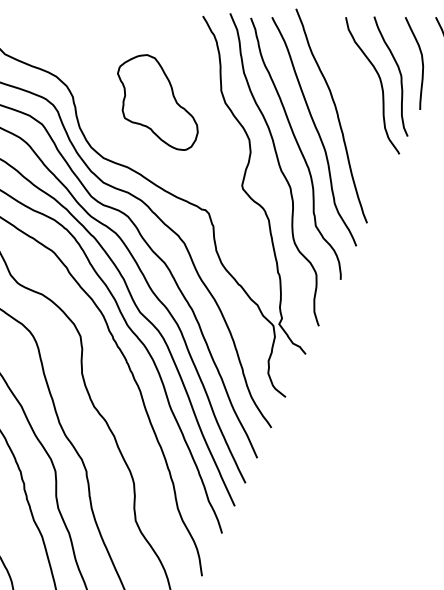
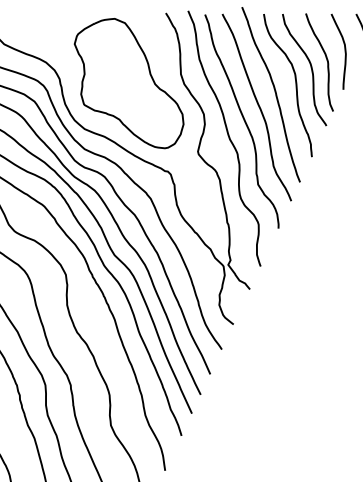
part: (157, 102) -> (128, 83), size x1.67
curve: (361, 104) -> (295, 85), added

